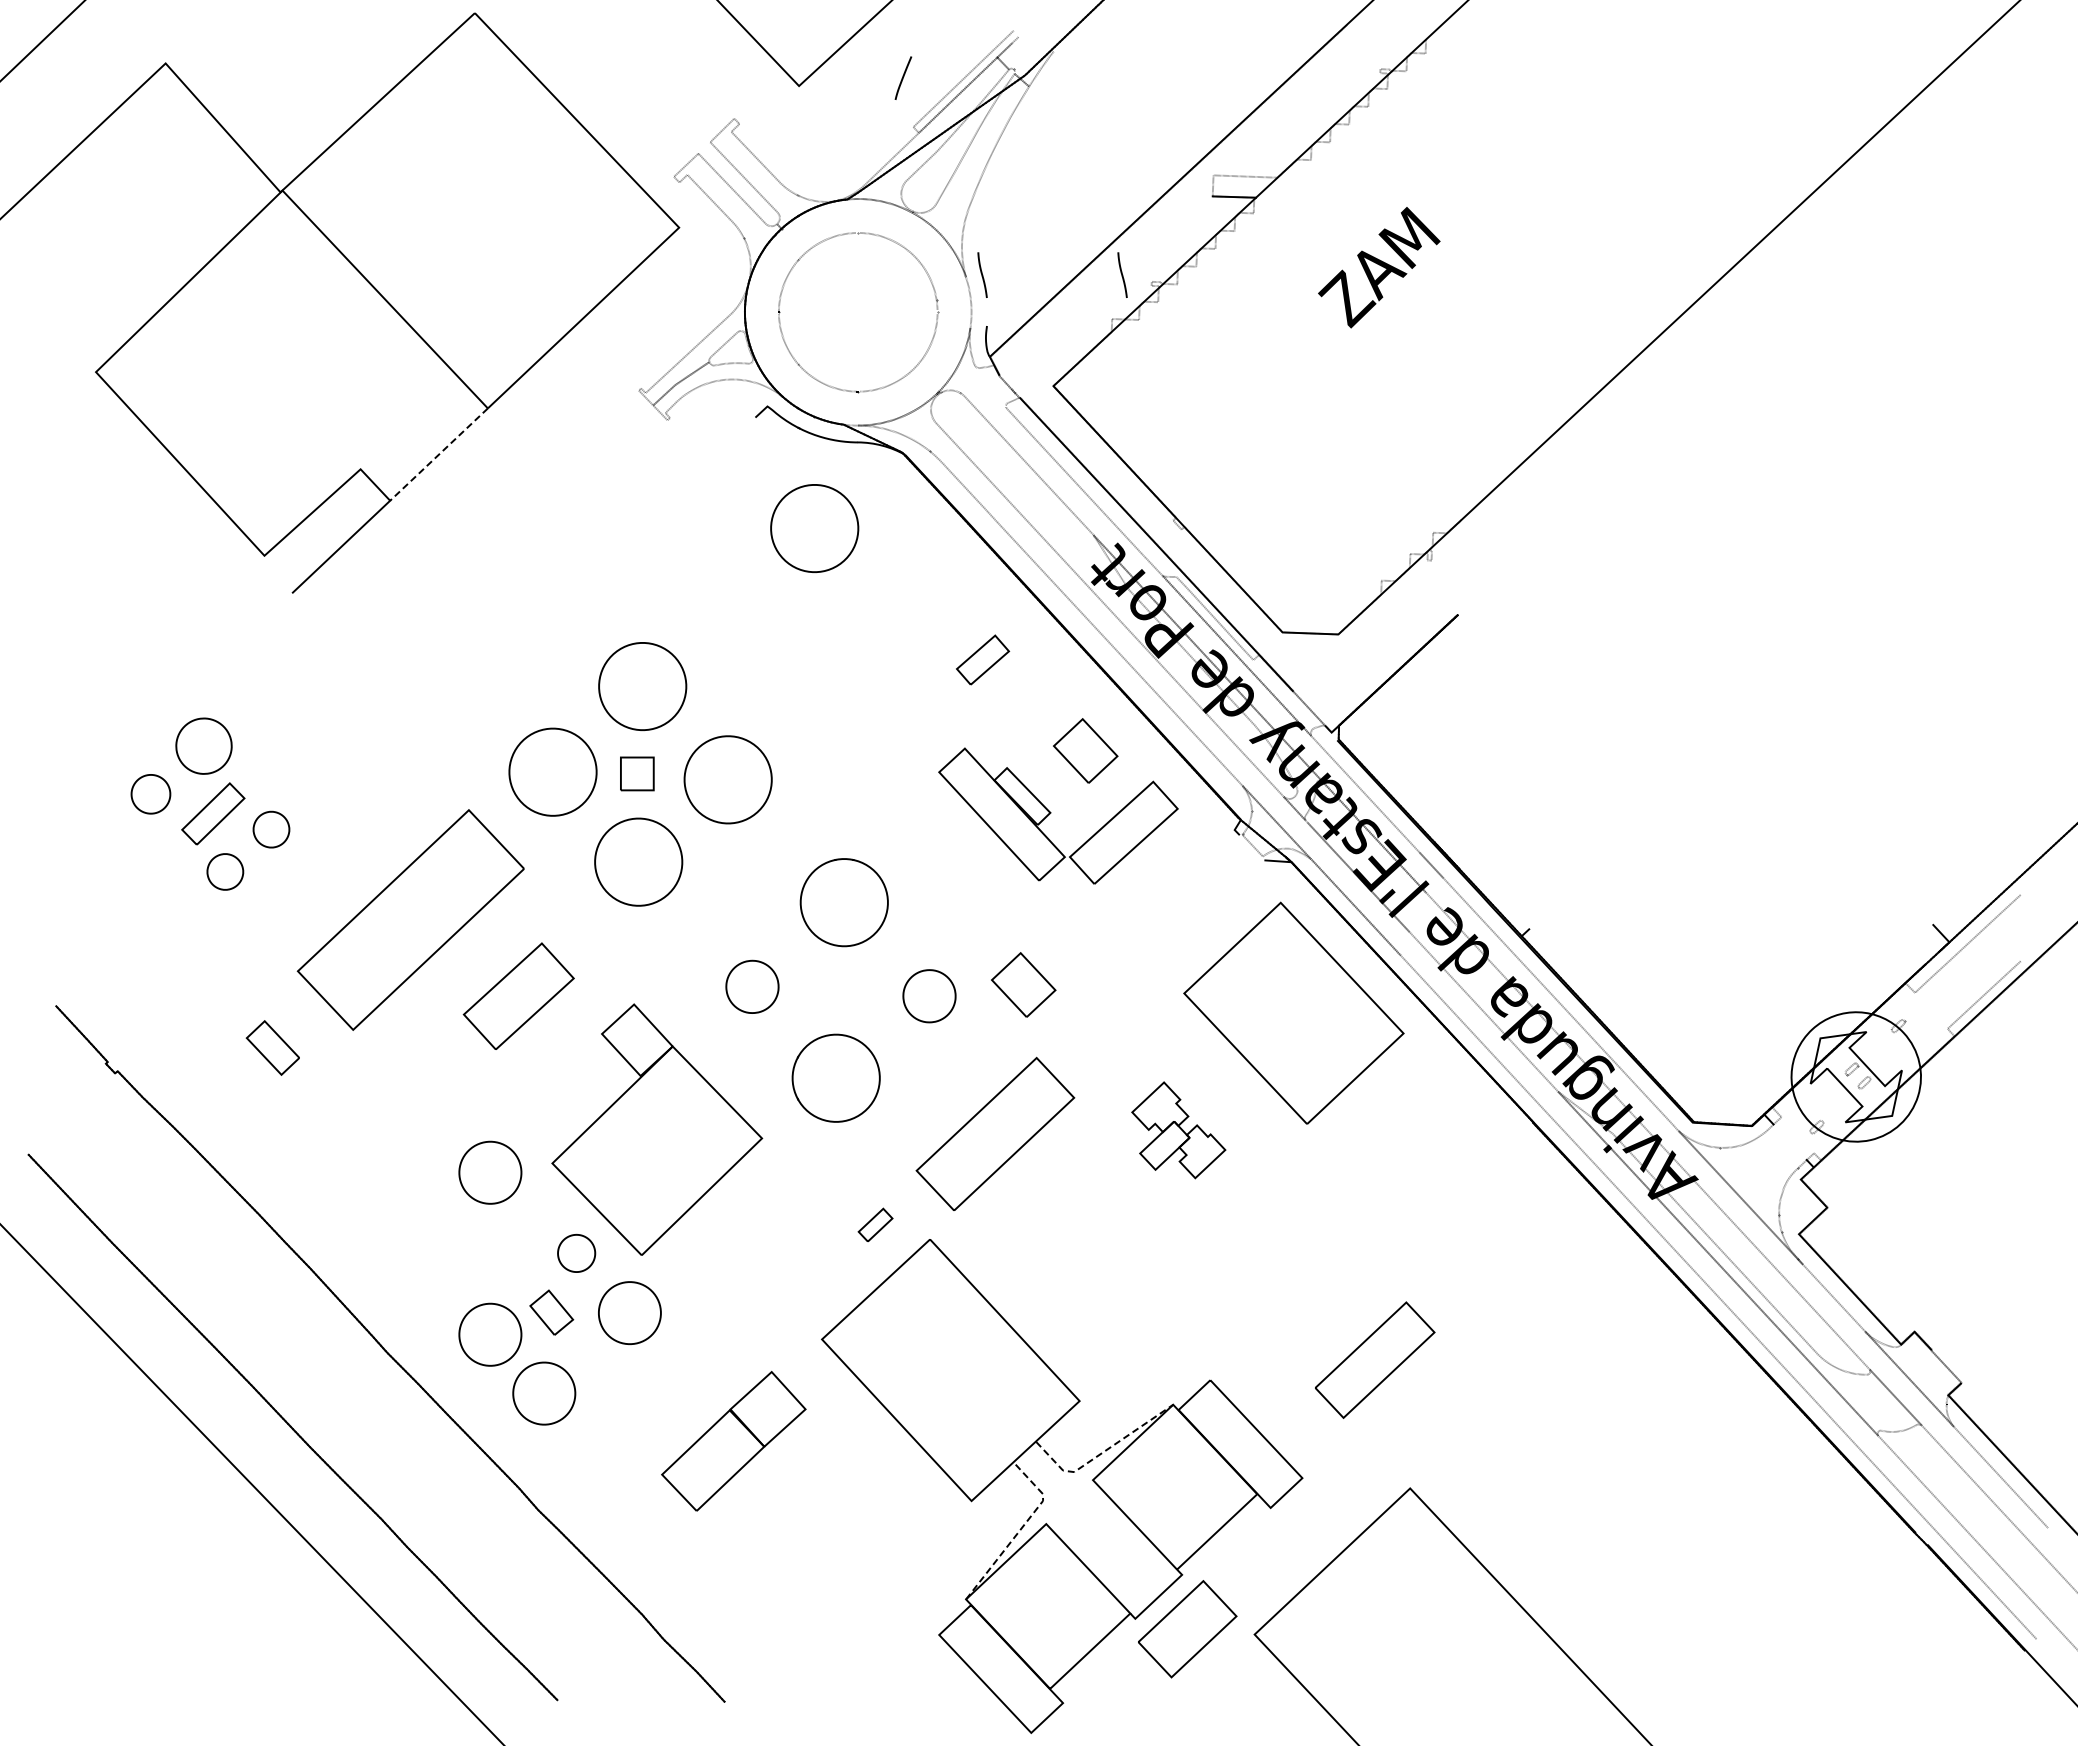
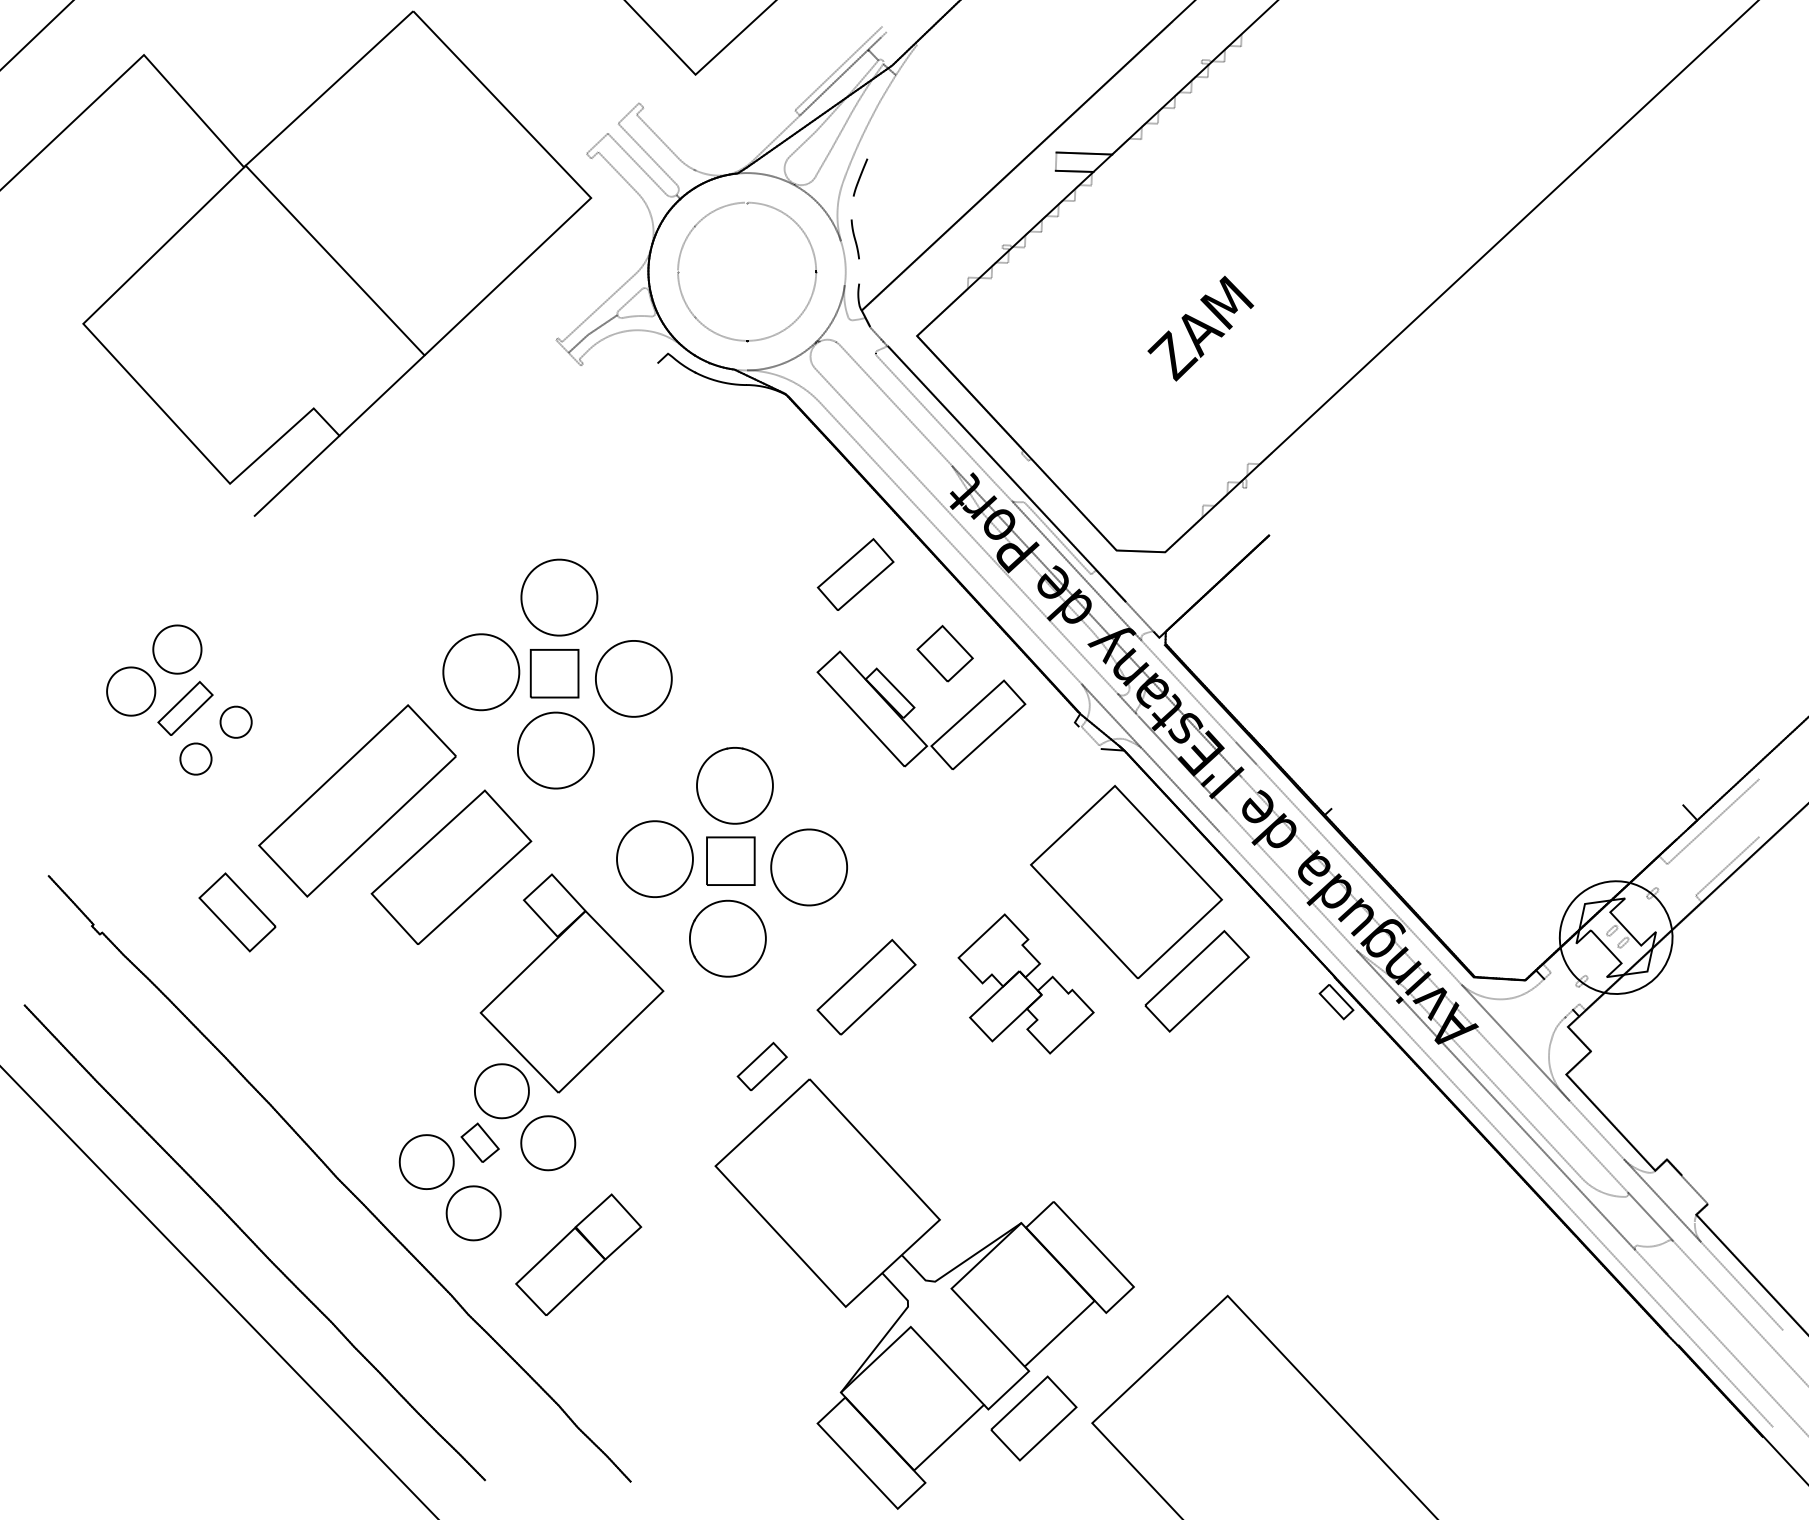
line: (903, 77) -> (860, 176), moved
line: (1245, 176) -> (1084, 153), added
text: (1379, 267) -> (1201, 328), moved
curve: (1122, 274) -> (977, 238), removed
line: (438, 454) -> (381, 395), dashed -> solid
part: (814, 528) -> (709, 460), removed
part: (982, 659) -> (855, 574), size x1.67
part: (637, 773) -> (554, 673), size x1.67
part: (150, 793) -> (130, 690), size x1.43
part: (1023, 984) -> (891, 857), removed
part: (752, 986) -> (655, 858), size x1.67
part: (839, 989) -> (730, 861), added
part: (929, 995) -> (809, 866), size x1.67
part: (518, 996) -> (451, 867), size x1.67
part: (272, 1047) -> (237, 911), size x1.67
part: (1178, 1130) -> (1025, 984), size x1.67
part: (995, 1133) -> (866, 986), size x0.71
part: (1534, 1150) -> (1335, 1001), added
part: (490, 1172) -> (426, 1020), removed
part: (875, 1224) -> (762, 1066), size x1.67
part: (576, 1253) -> (501, 1091), size x1.67
part: (1375, 1359) -> (1197, 980), moved
part: (733, 1441) -> (578, 1255), moved
line: (1101, 1453) -> (958, 1265), dashed -> solid
line: (1020, 1529) -> (888, 1331), dashed -> solid

